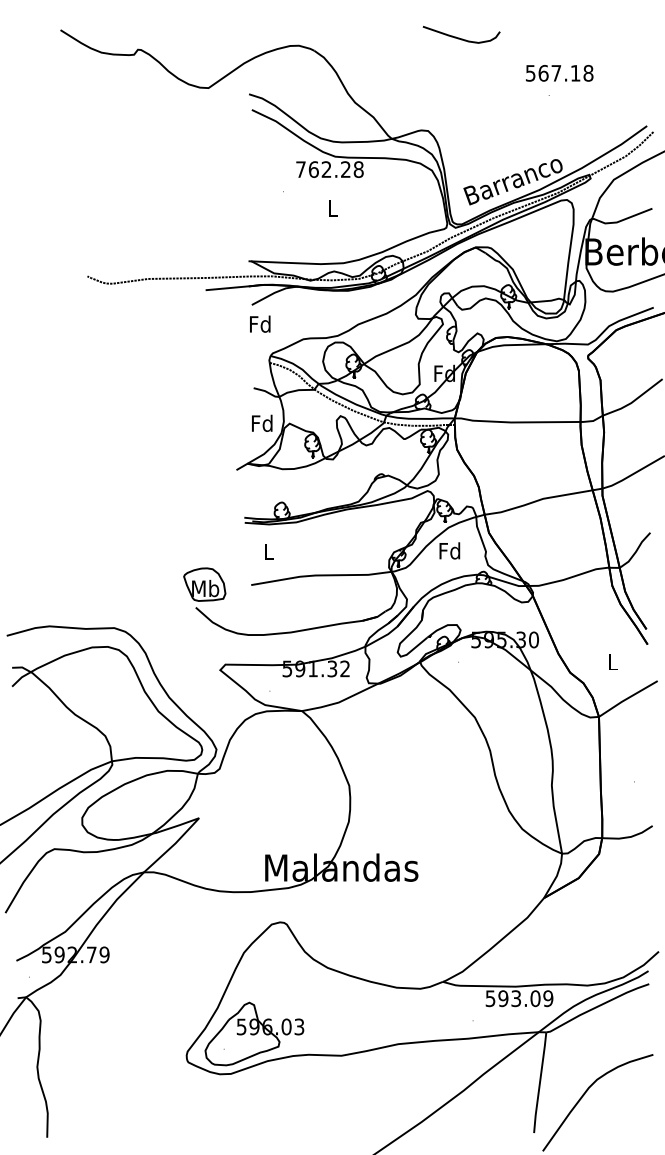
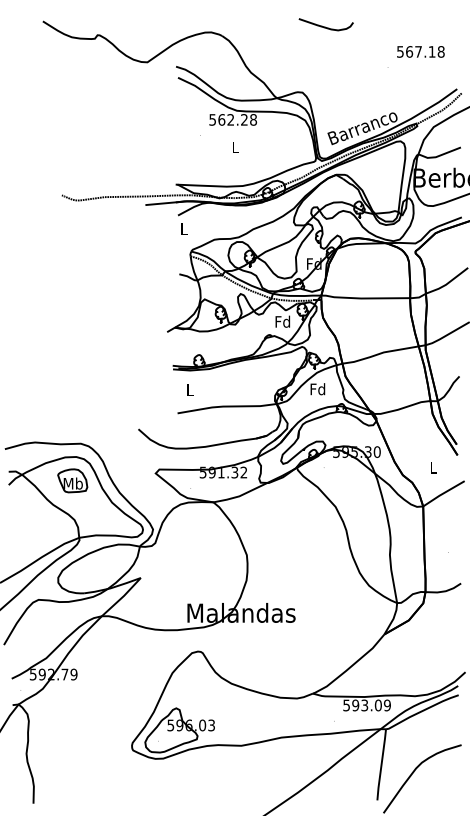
text: (559, 73) -> (420, 52), moved
text: (300, 169) -> (212, 119), 762.28 -> 562.28
text: (260, 323) -> (184, 228), Fd -> L
text: (262, 422) -> (283, 321), moved
part: (204, 584) -> (72, 480), moved

